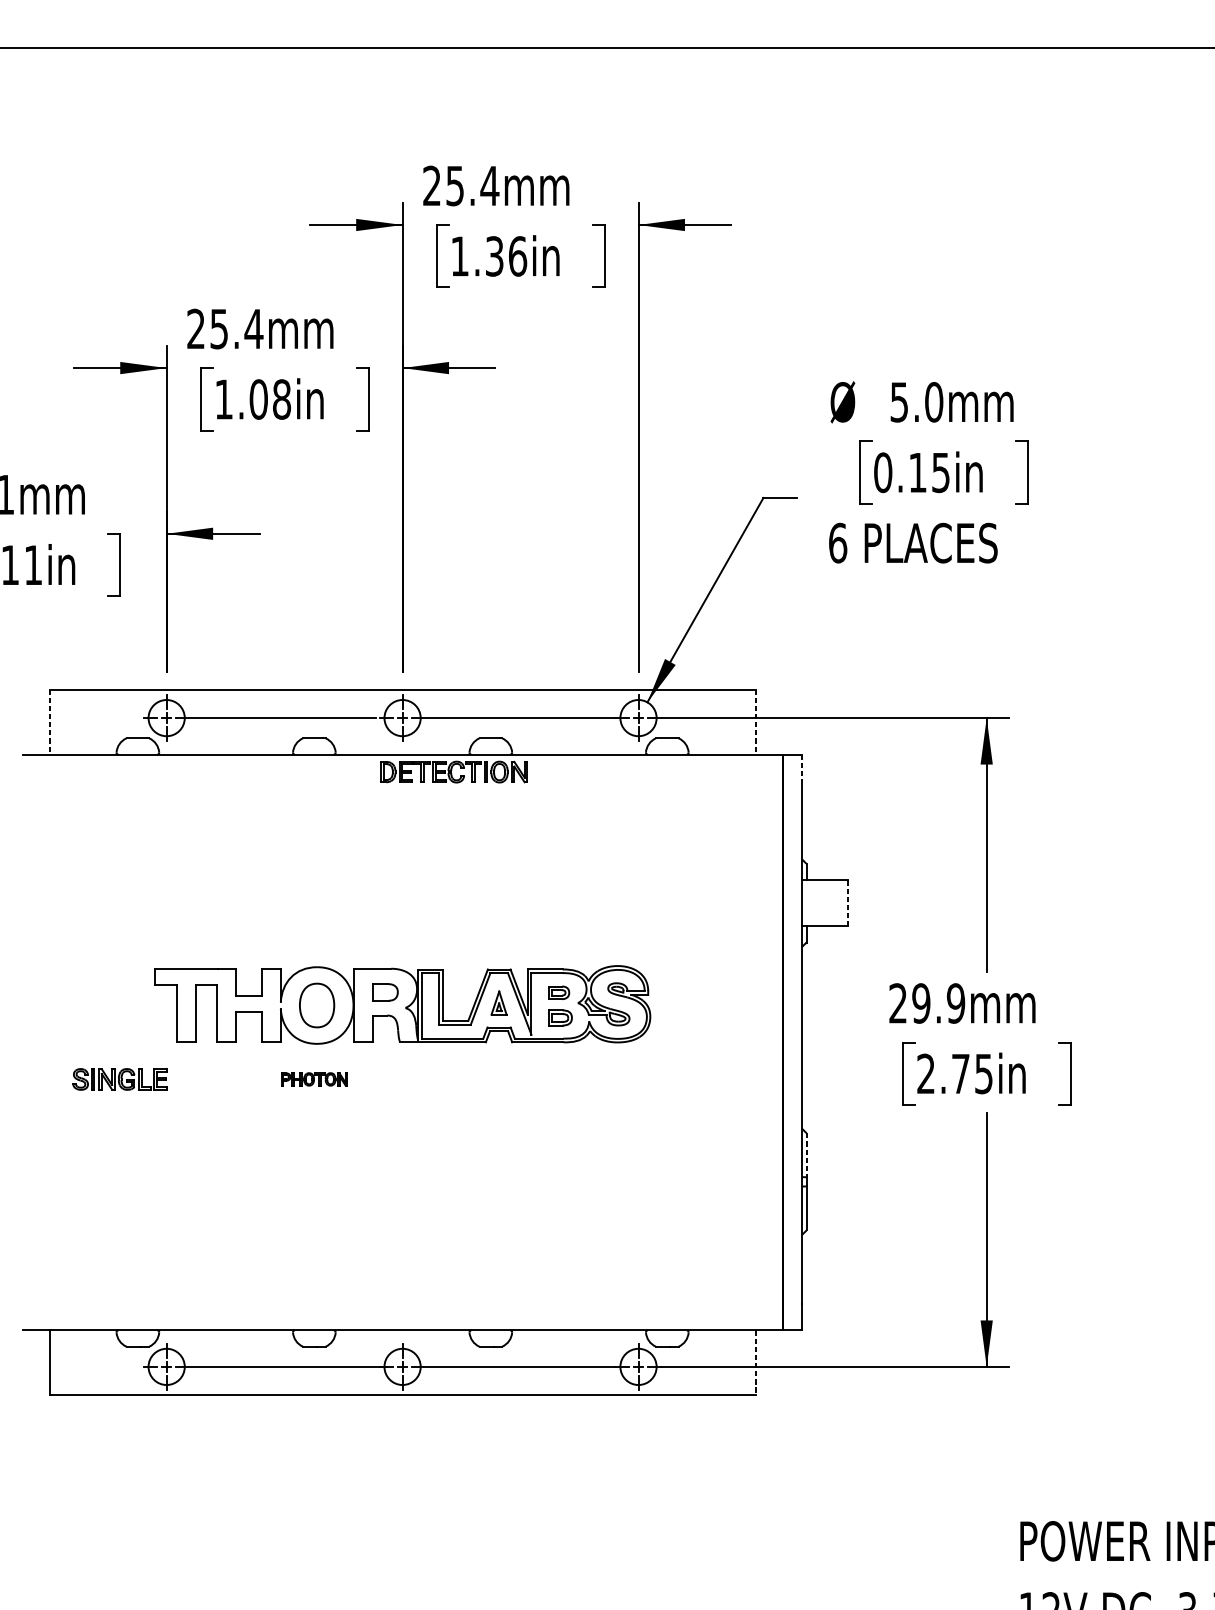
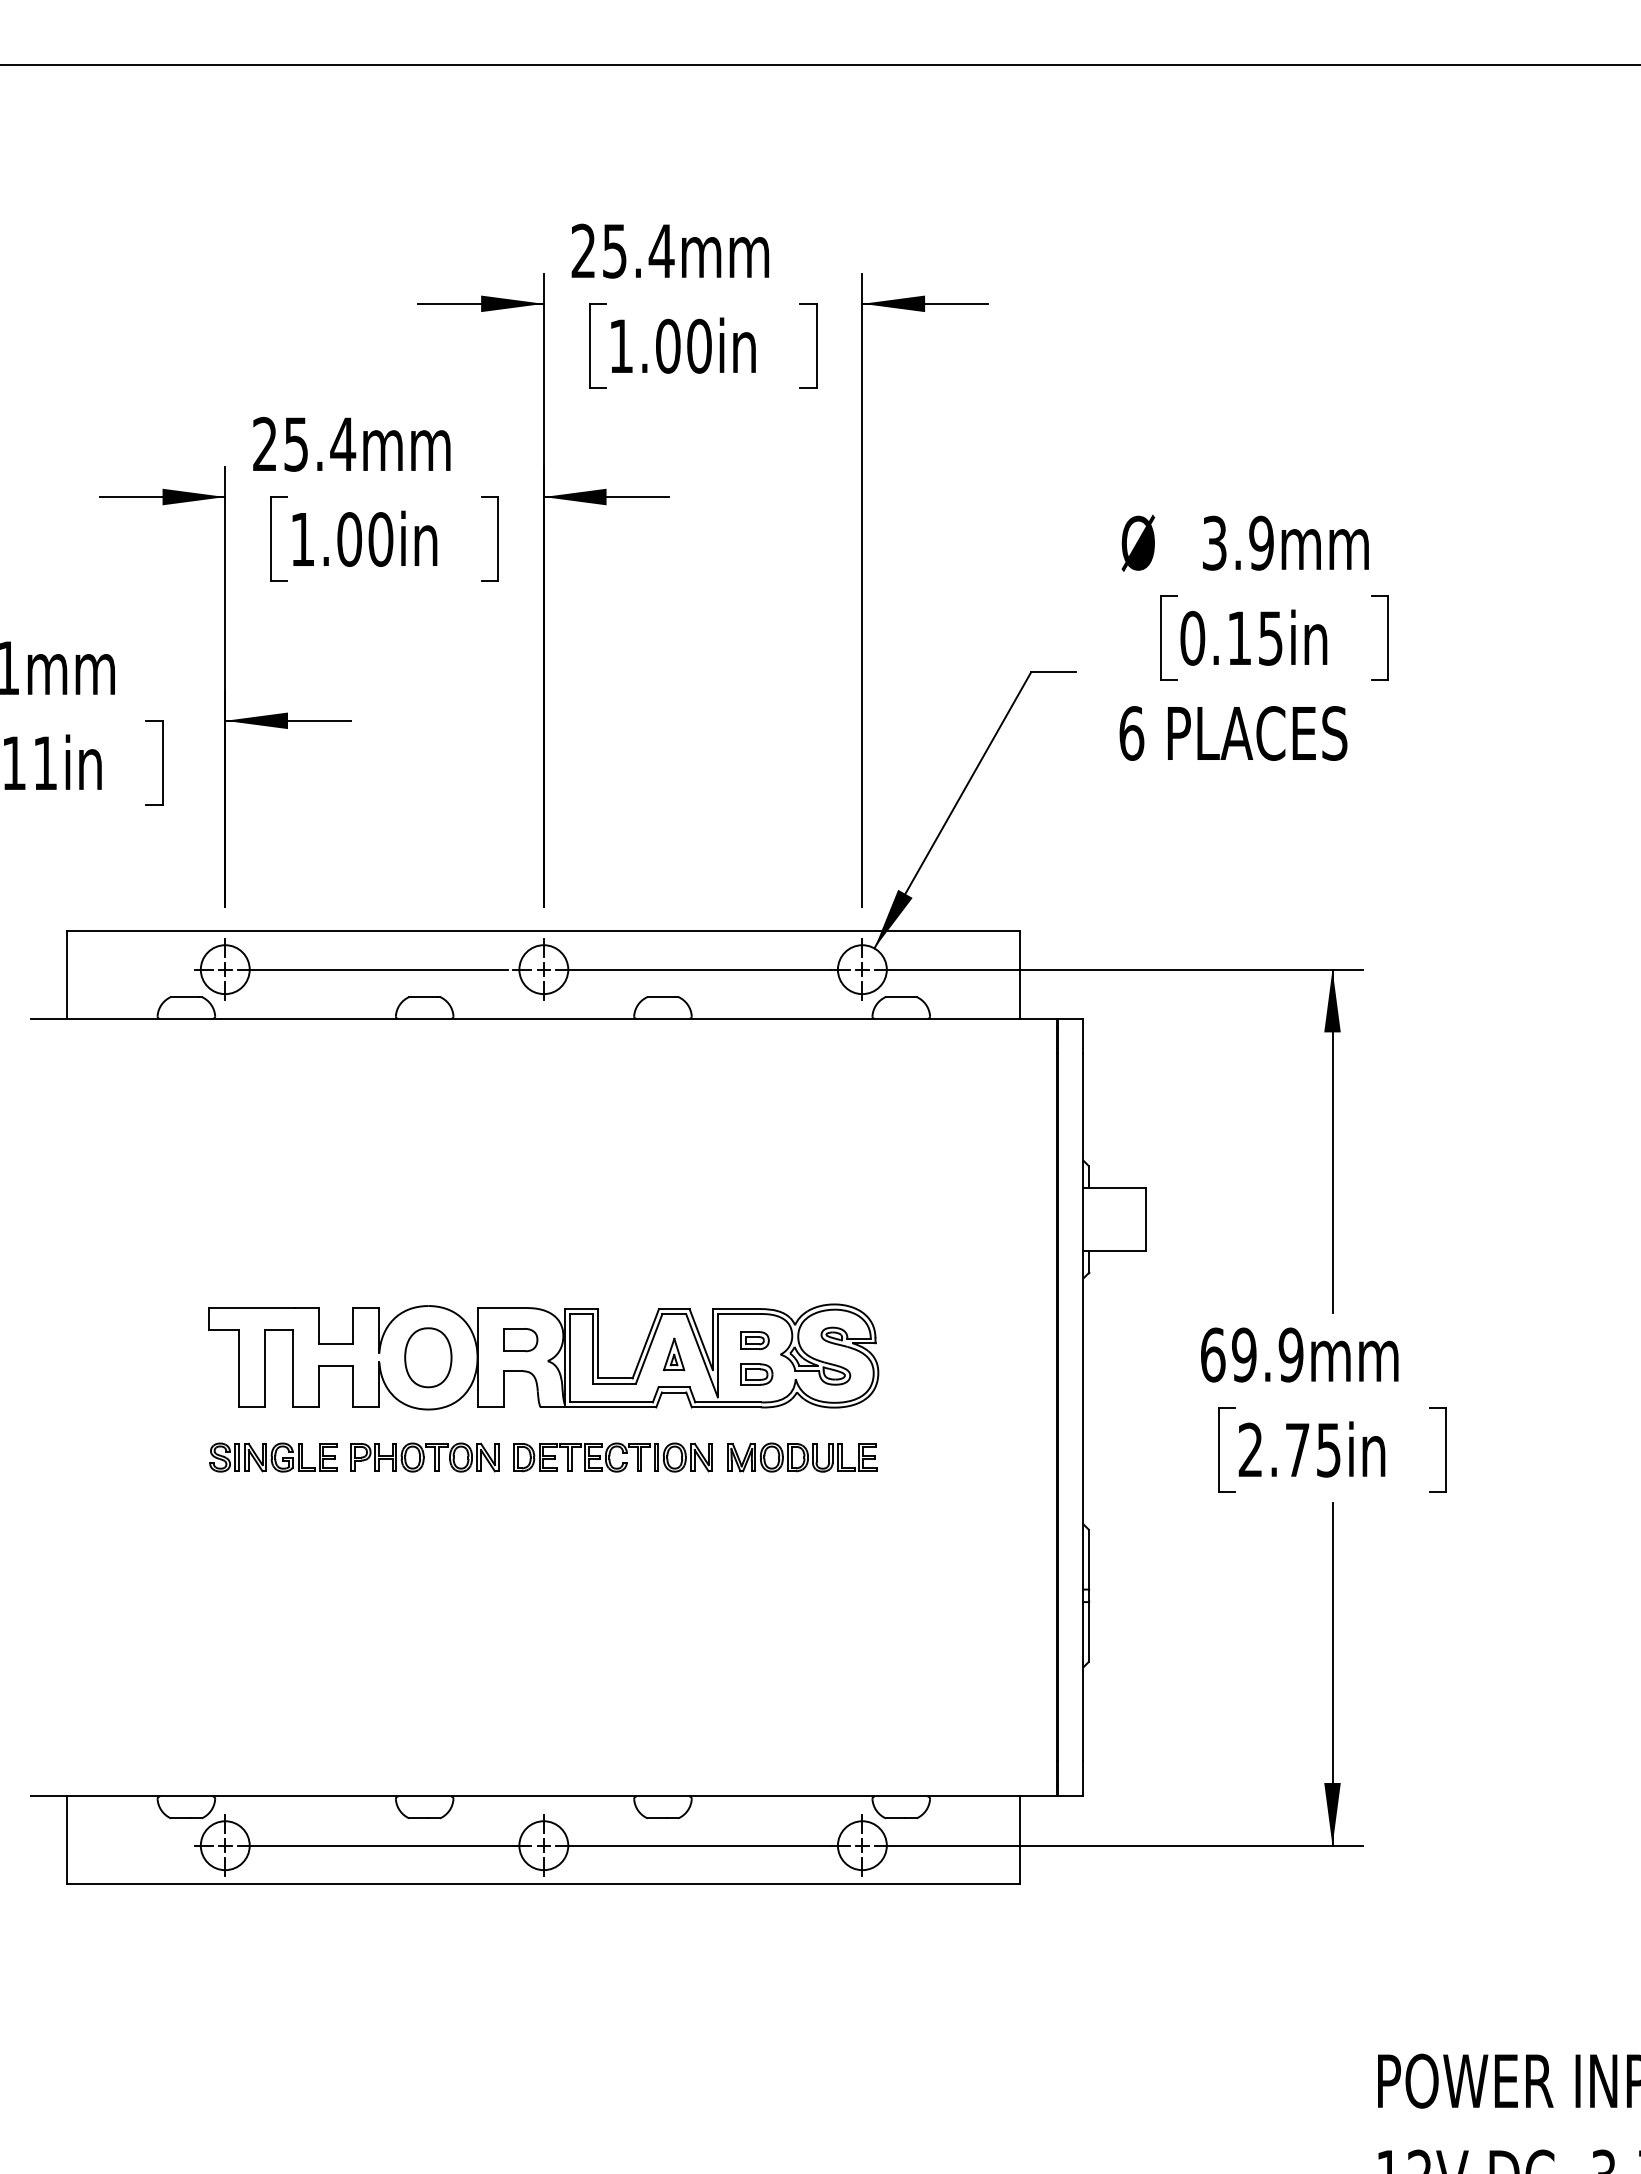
text: (506, 255) -> (684, 345), 1.36in -> 1.00in
text: (281, 399) -> (380, 539), 1.08in -> 1.00in
text: (917, 401) -> (1238, 542), 5.0mm -> 3.9mm
line: (49, 722) -> (67, 975), dashed -> solid
line: (755, 722) -> (1020, 975), dashed -> solid
line: (802, 767) -> (1083, 1036), dashed -> solid
part: (453, 772) -> (612, 1457), moved
line: (848, 903) -> (1145, 1219), dashed -> solid
text: (898, 1003) -> (1213, 1354), 29.9mm -> 69.9mm
part: (120, 1079) -> (273, 1457), moved
part: (314, 1079) -> (424, 1457), size x1.67
part: (594, 1079) -> (802, 1457), added
line: (806, 1155) -> (1089, 1560), dashed -> solid
line: (755, 1363) -> (1020, 1840), dashed -> solid

